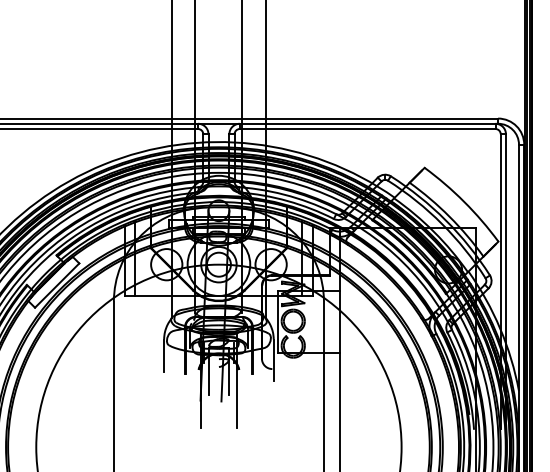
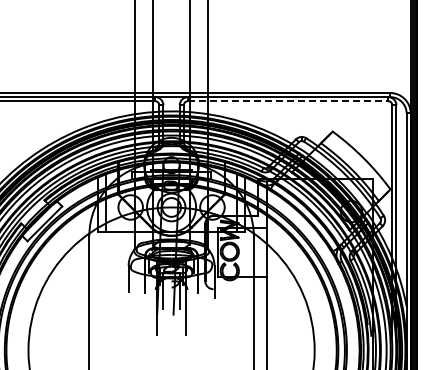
line: (368, 129) -> (288, 101), solid -> dashed

